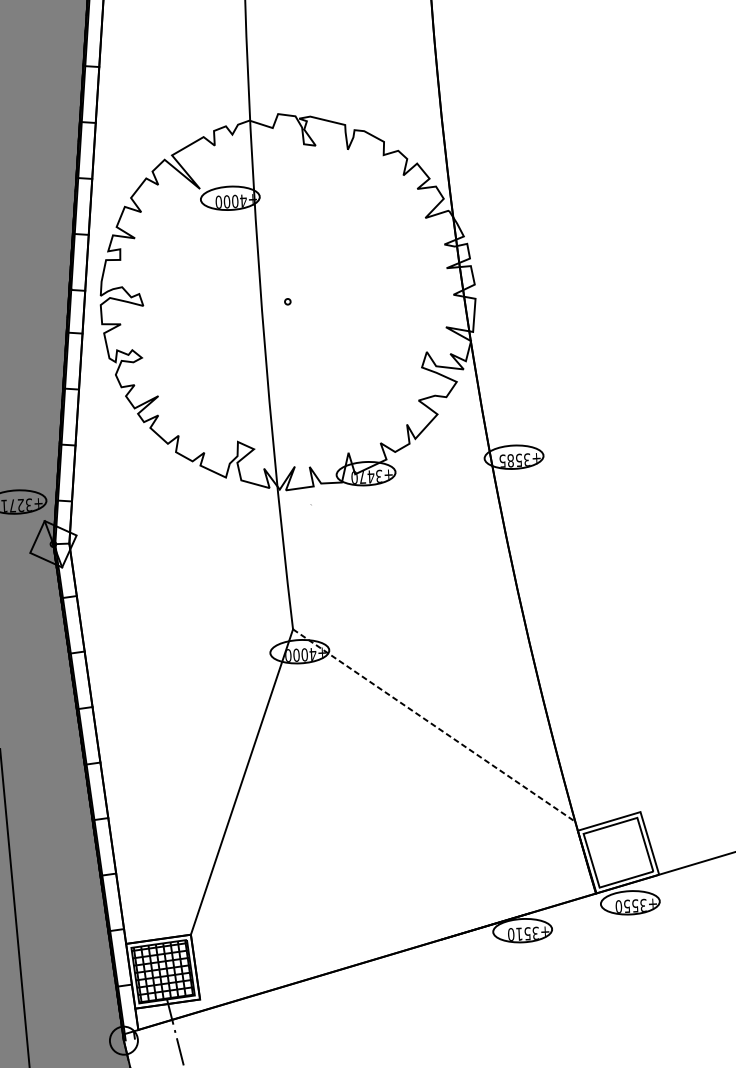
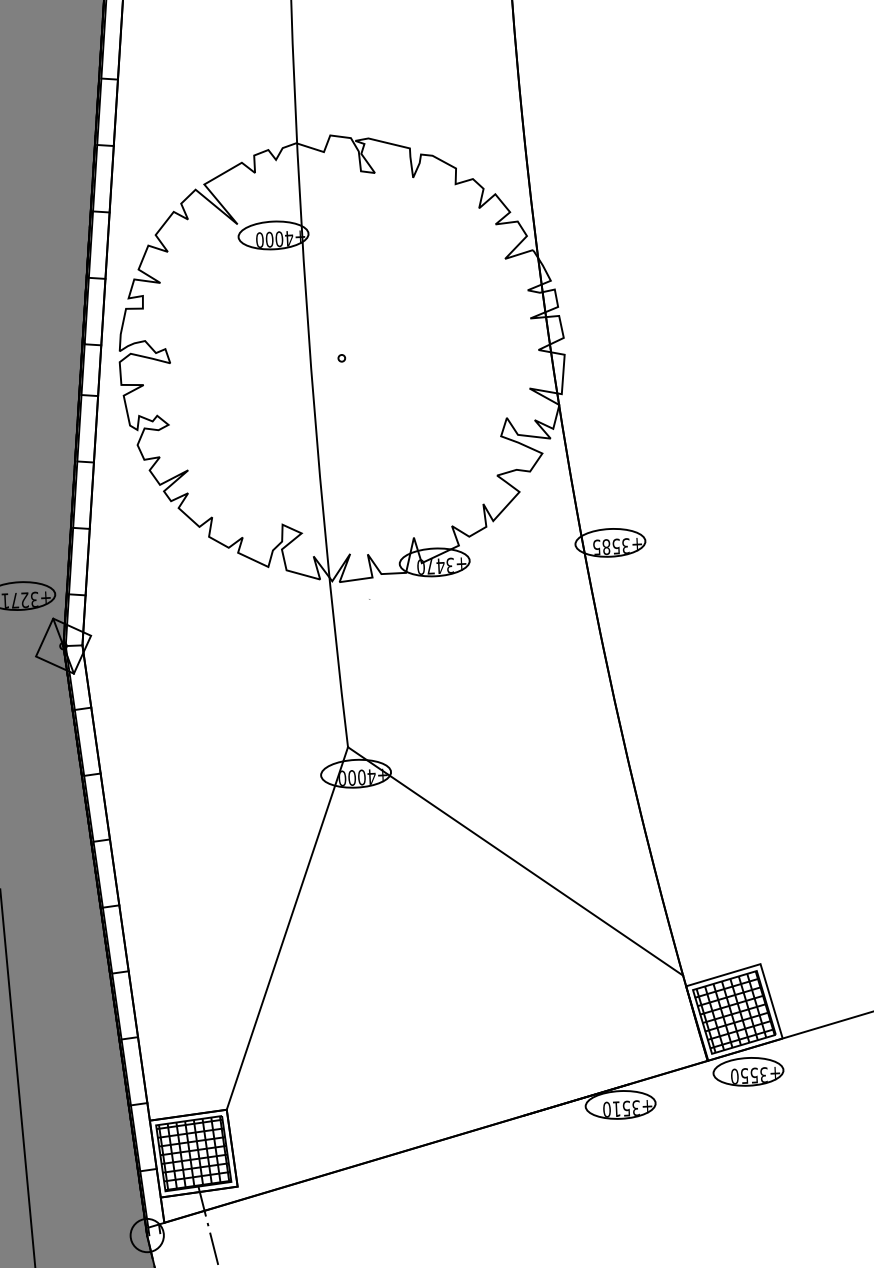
line: (434, 725) -> (515, 861), dashed -> solid
hatch: (618, 851) -> (734, 1011), added

